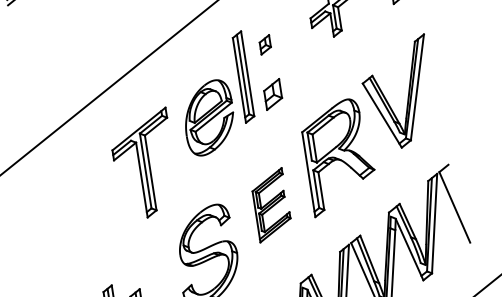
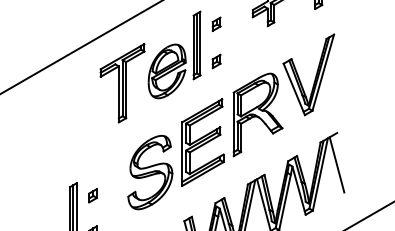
part: (272, 94) -> (216, 61), size x0.62
part: (144, 164) -> (122, 83), moved
part: (270, 205) -> (202, 142), size x1.67

